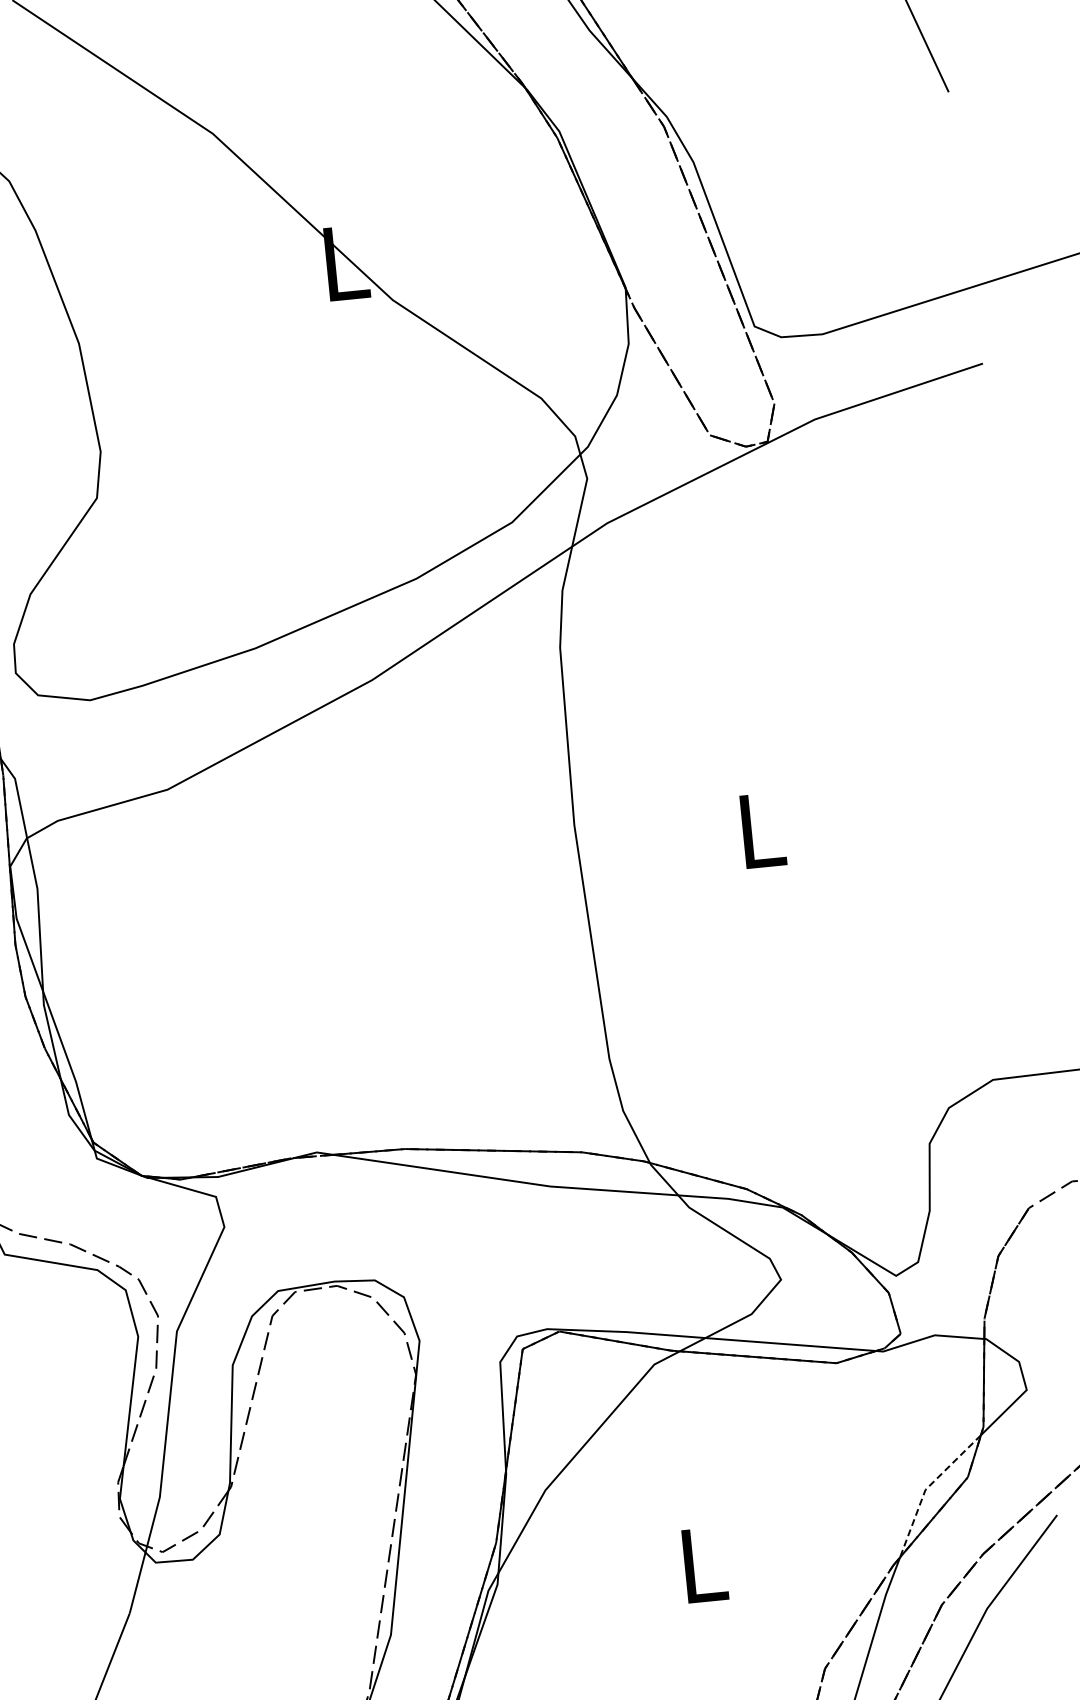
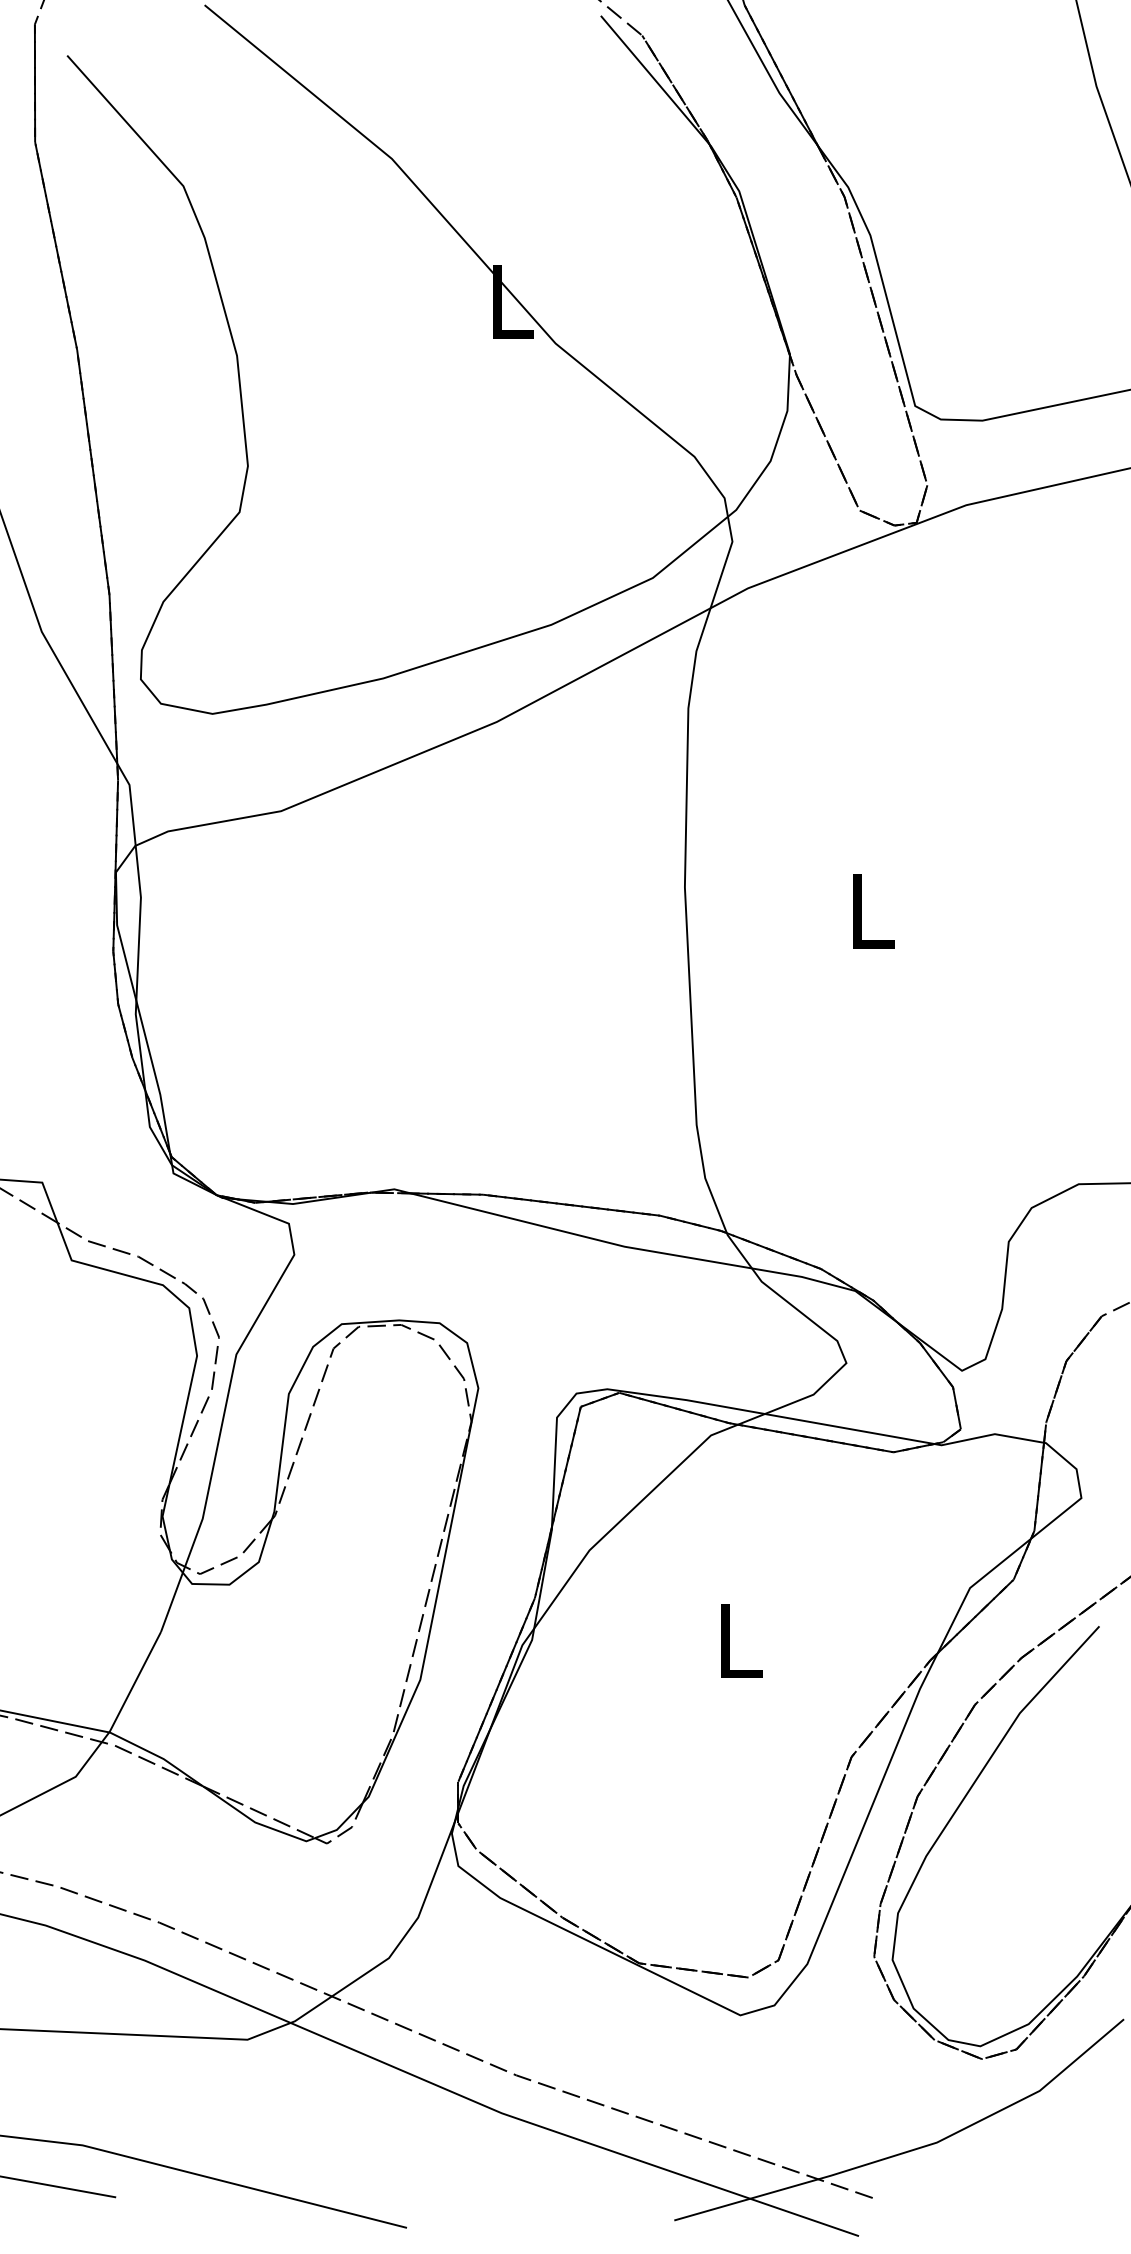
line: (926, 1488) -> (971, 1586), dashed -> solid

